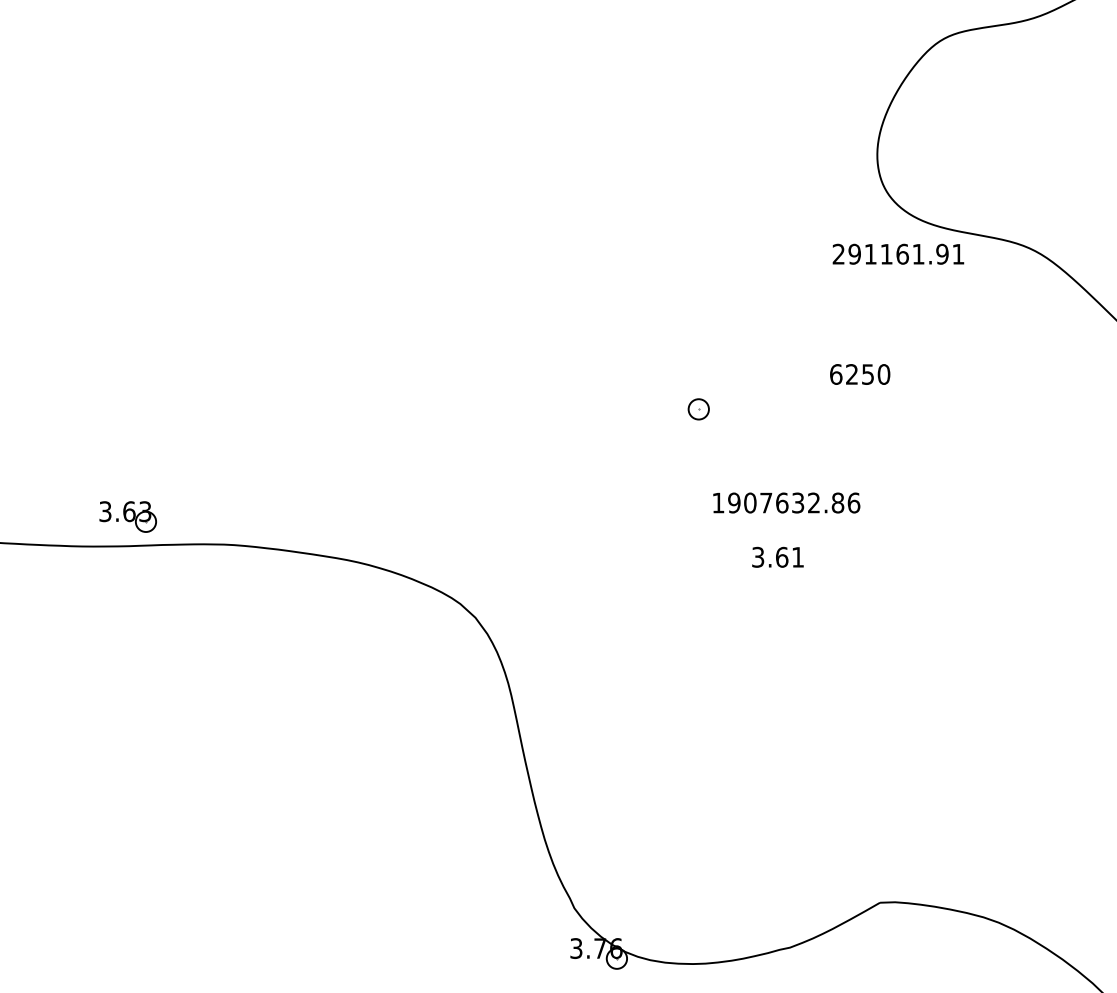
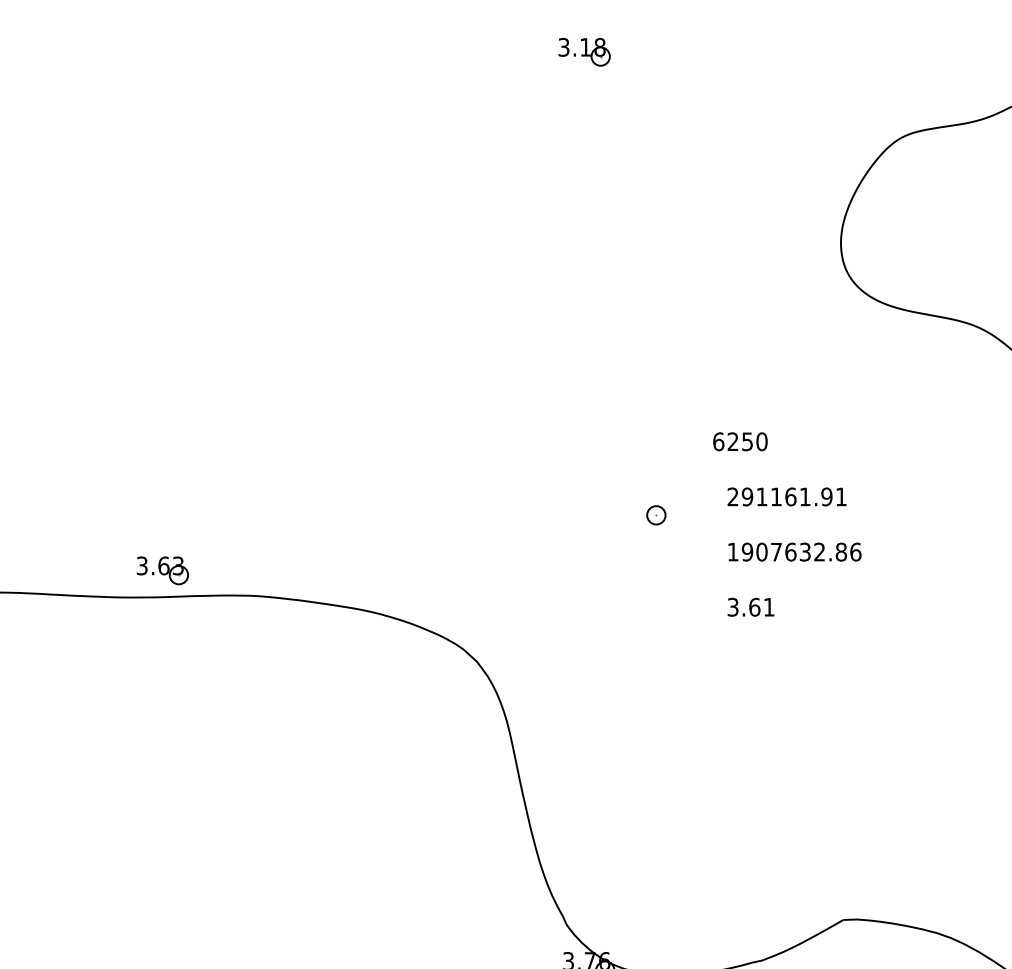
text: (897, 253) -> (786, 496), moved
text: (860, 374) -> (740, 441), moved
part: (698, 409) -> (656, 515), moved
text: (786, 502) -> (794, 551), moved

